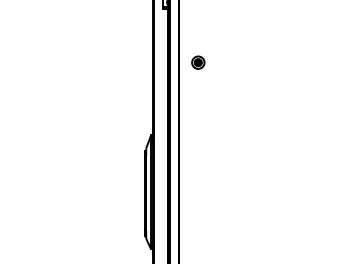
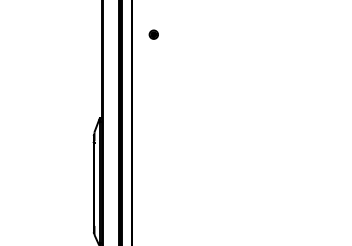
part: (198, 62) -> (153, 34), size x0.6

